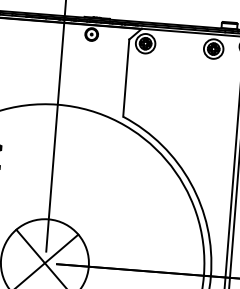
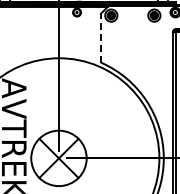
line: (125, 76) -> (100, 37), solid -> dashed

